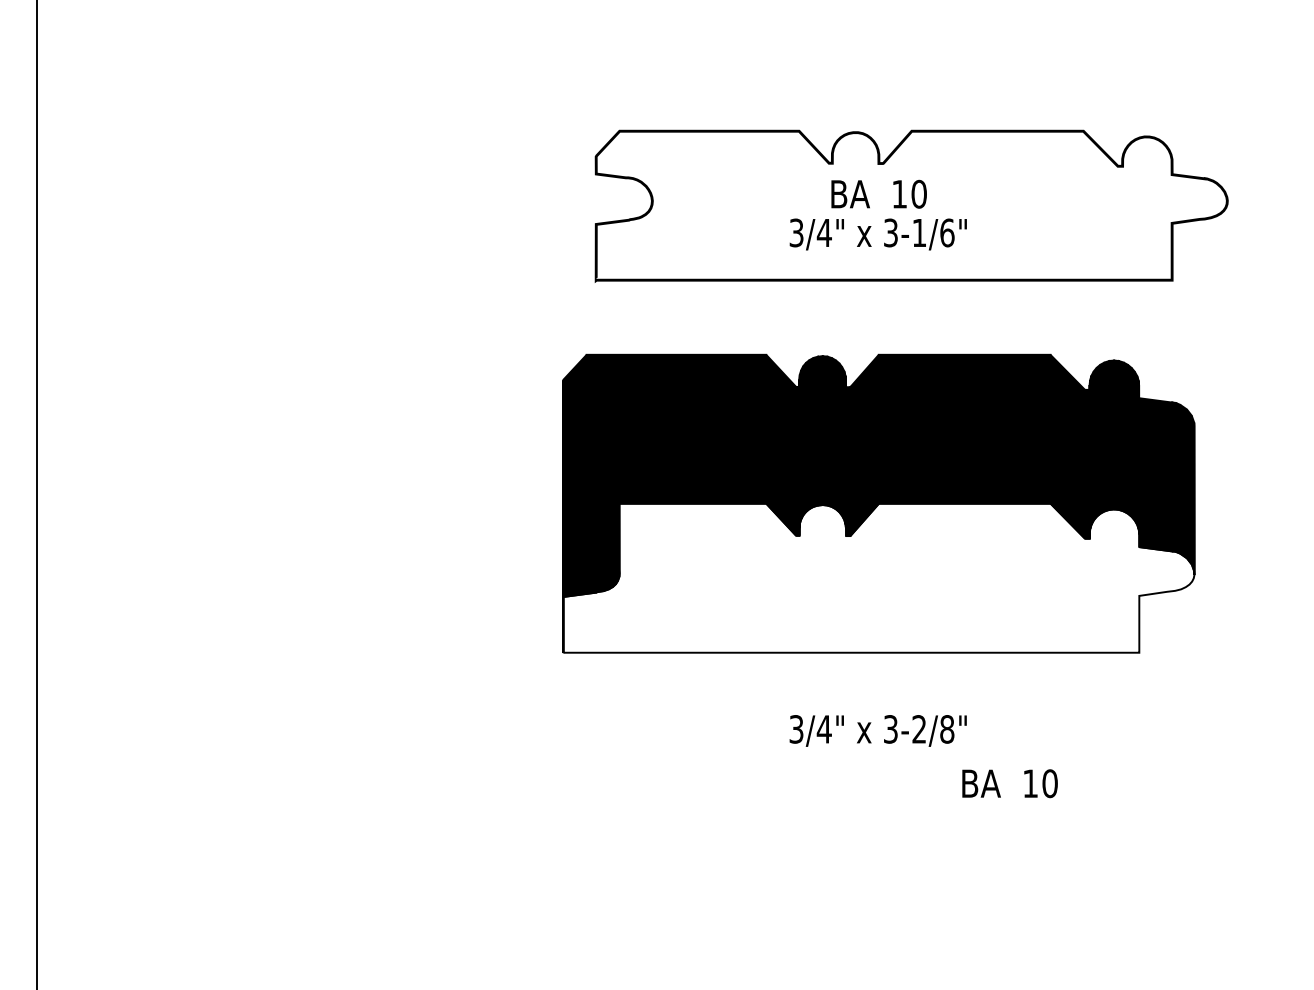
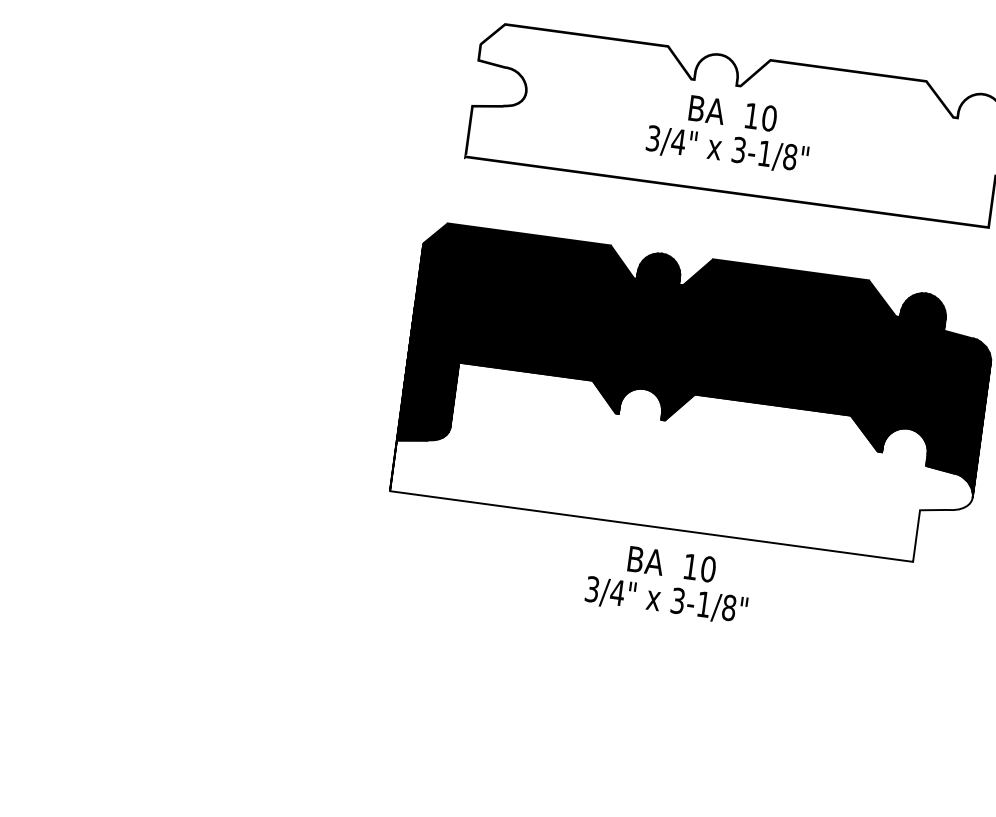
text: (947, 232) -> (790, 156), 3-1/6" -> 3-1/8"
text: (918, 729) -> (703, 604), 3-2/8" -> 3-1/8"
text: (1009, 783) -> (671, 564), moved

